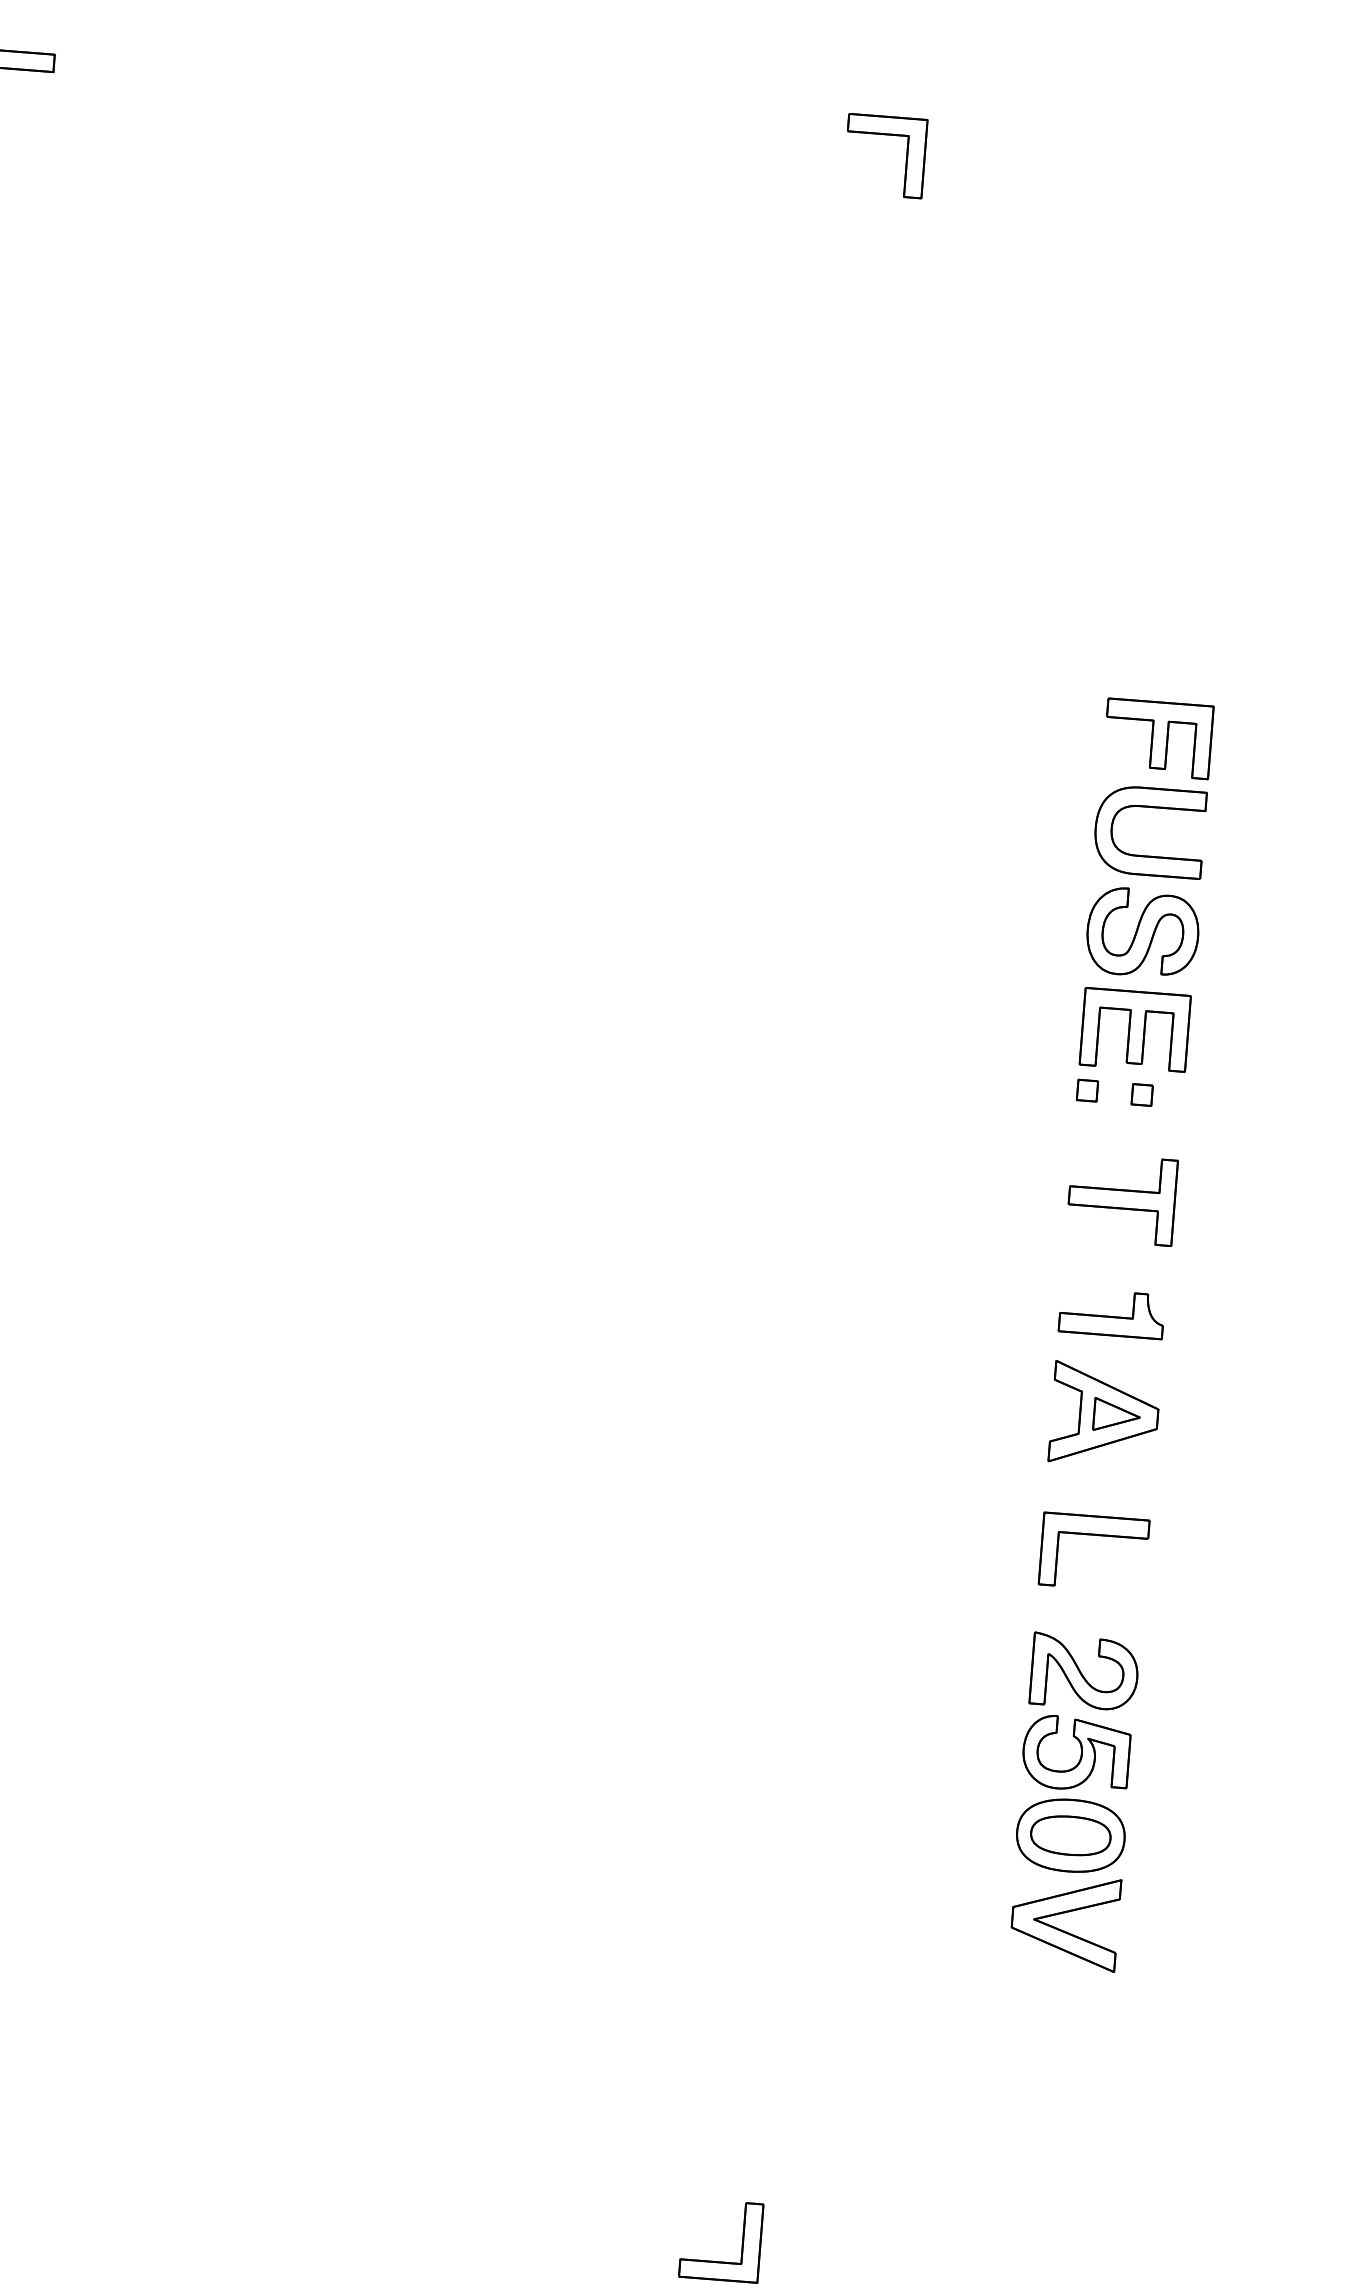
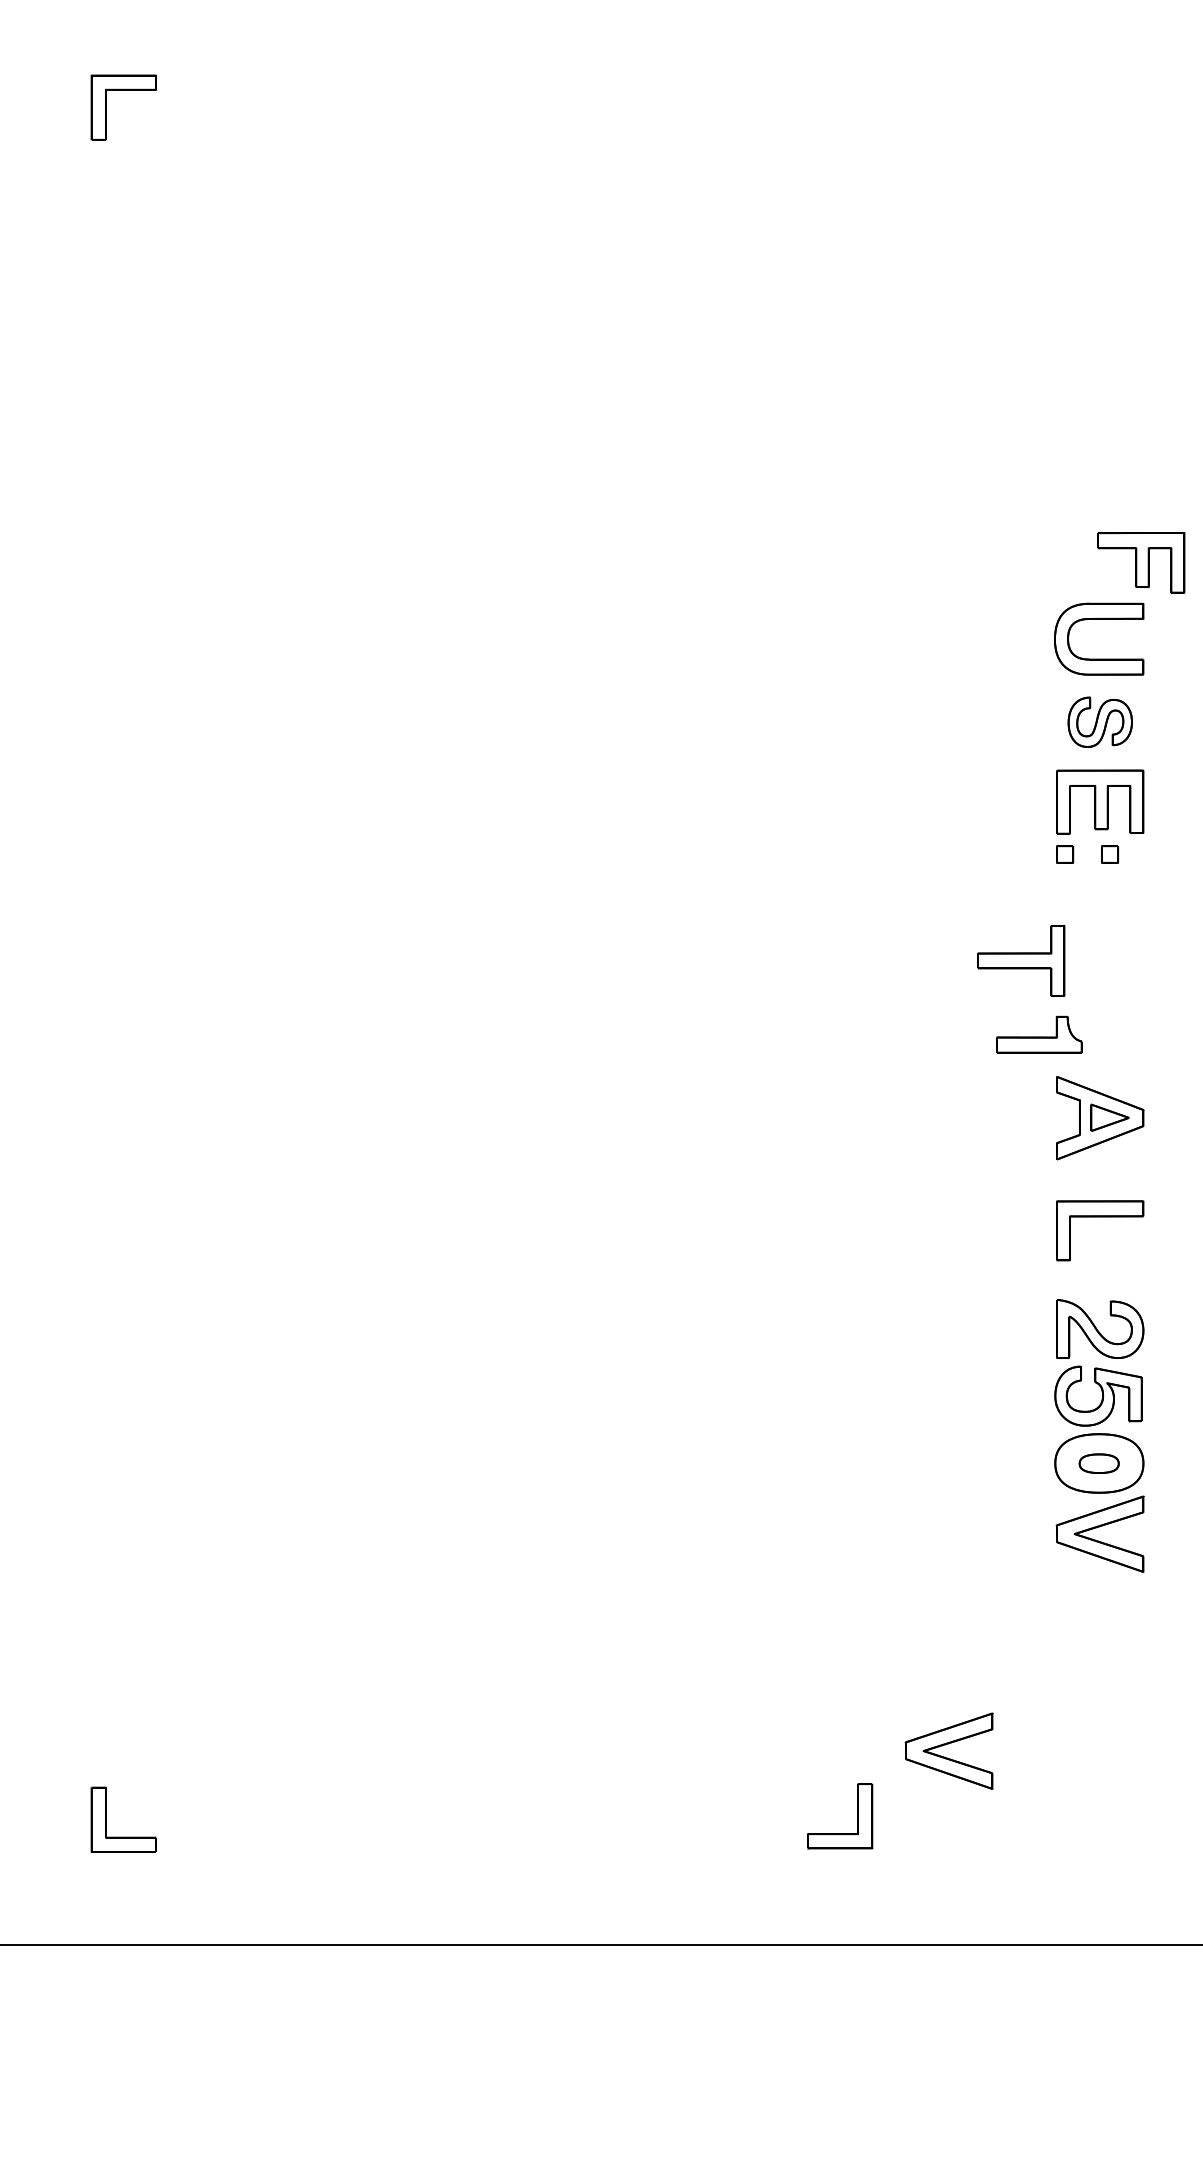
part: (887, 134) -> (840, 87), removed
part: (1158, 738) -> (1141, 562), moved
part: (1143, 933) -> (1100, 722), size x0.7
part: (1122, 1198) -> (1021, 960), moved
part: (1112, 1313) -> (1039, 1034), moved
part: (1069, 1835) -> (1098, 1463), size x0.6
part: (859, 2170) -> (948, 1750), added

